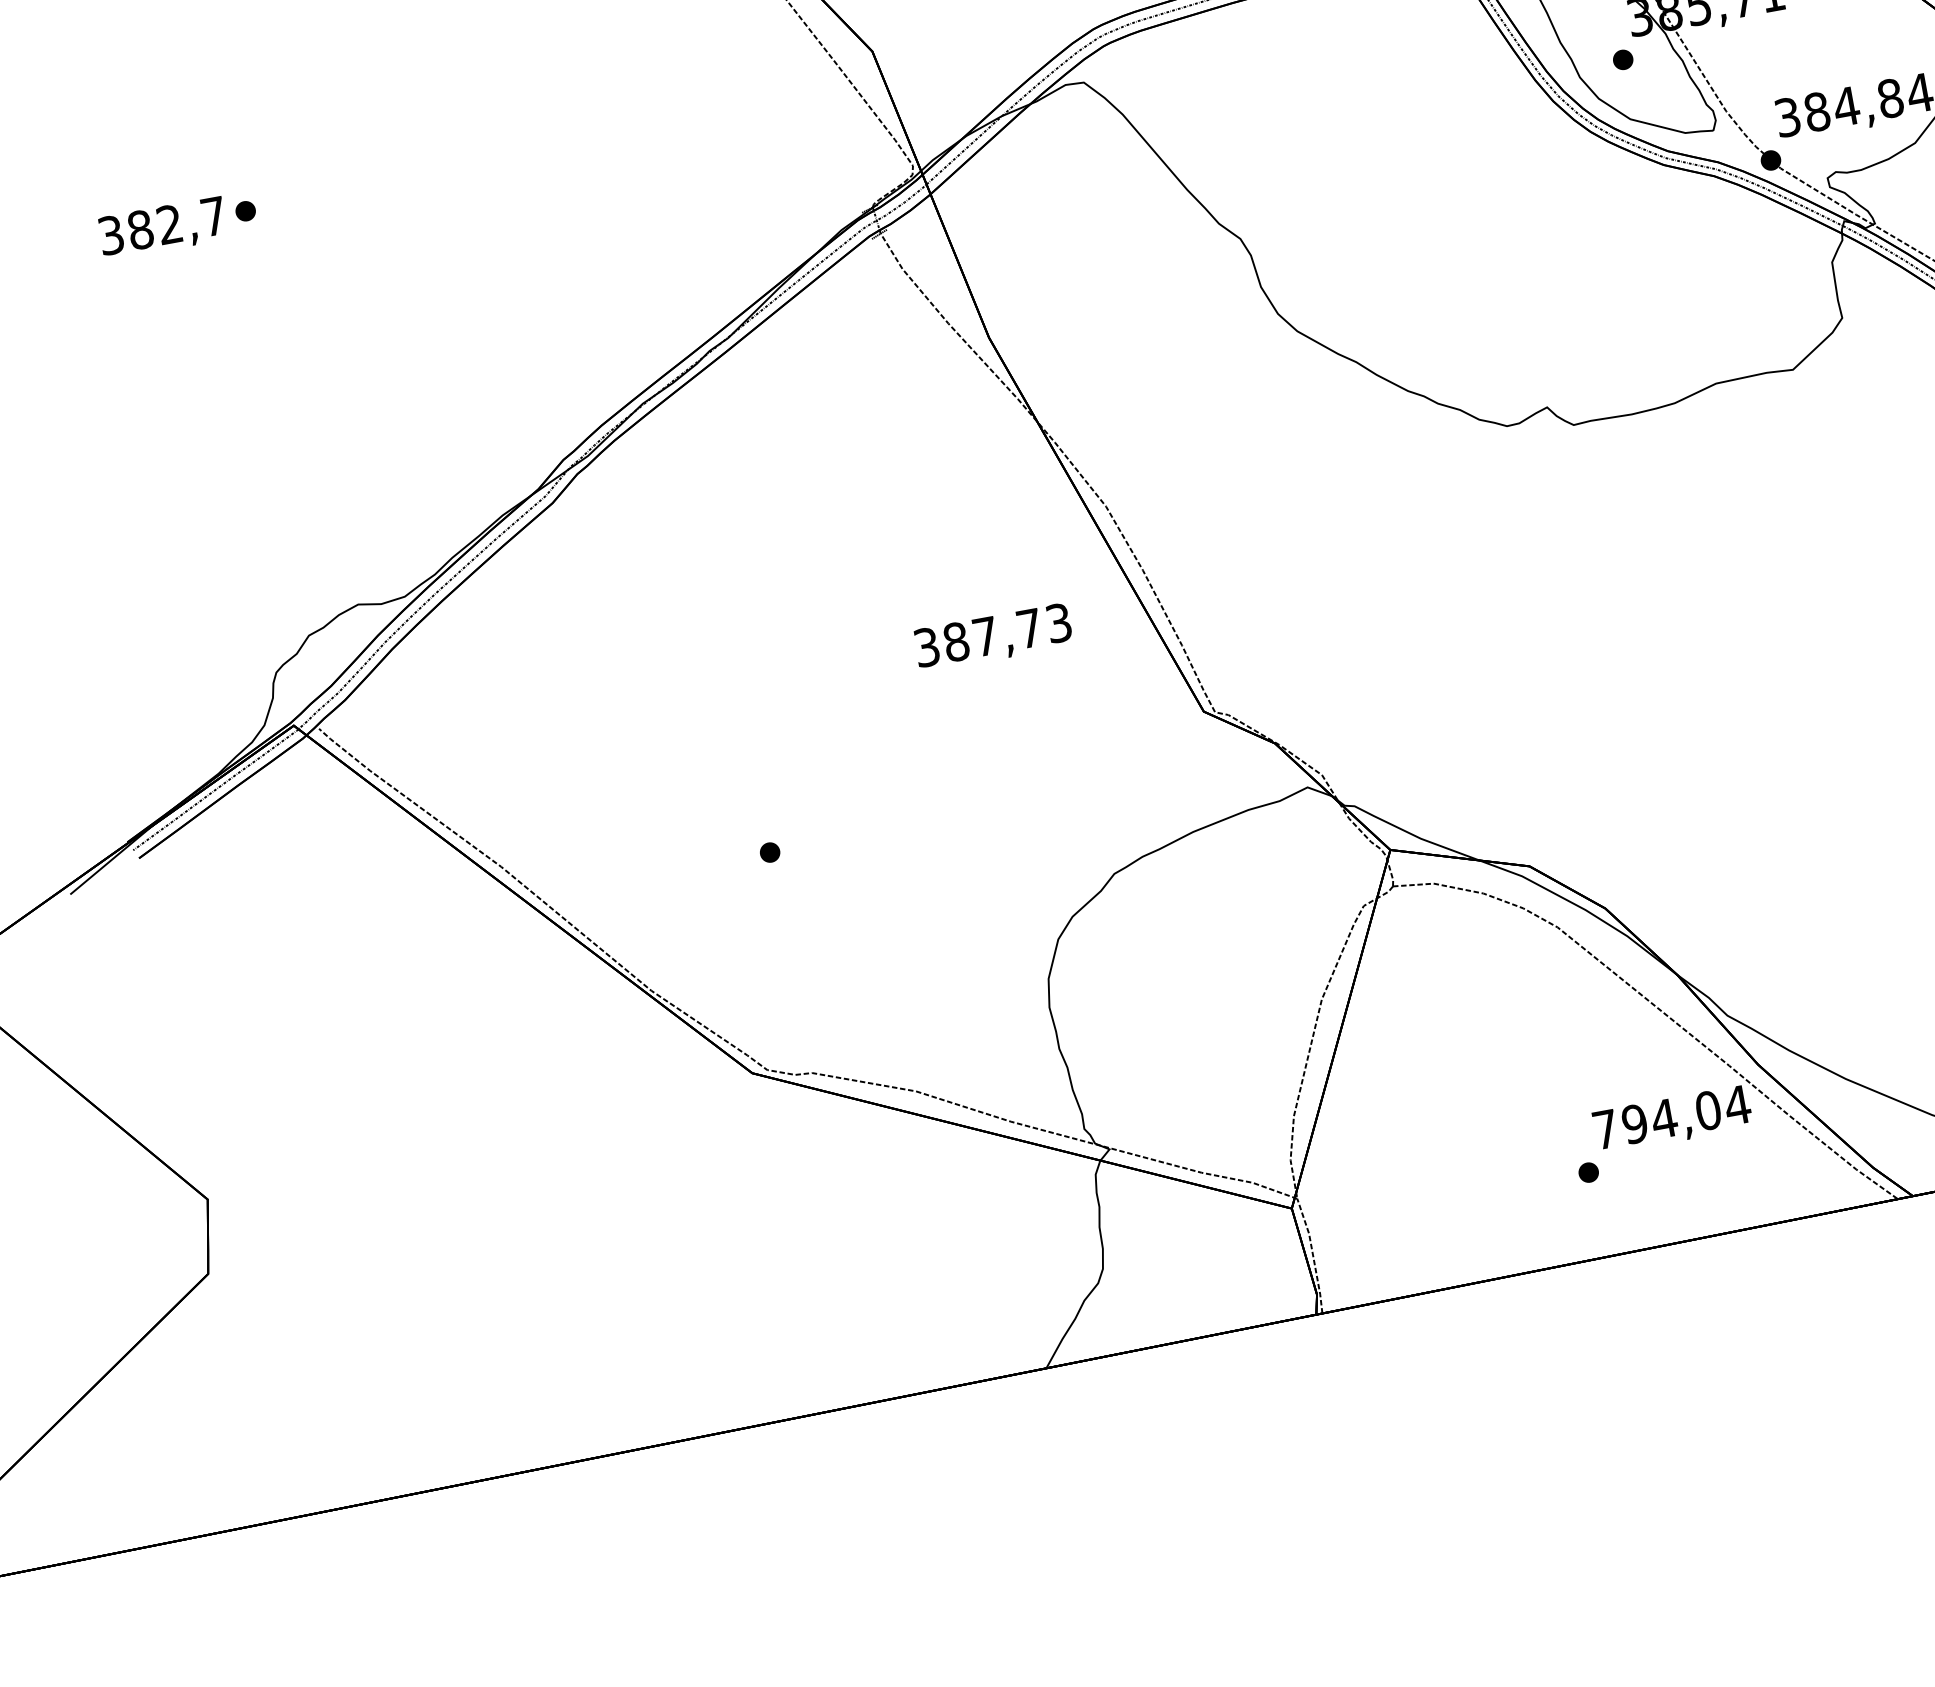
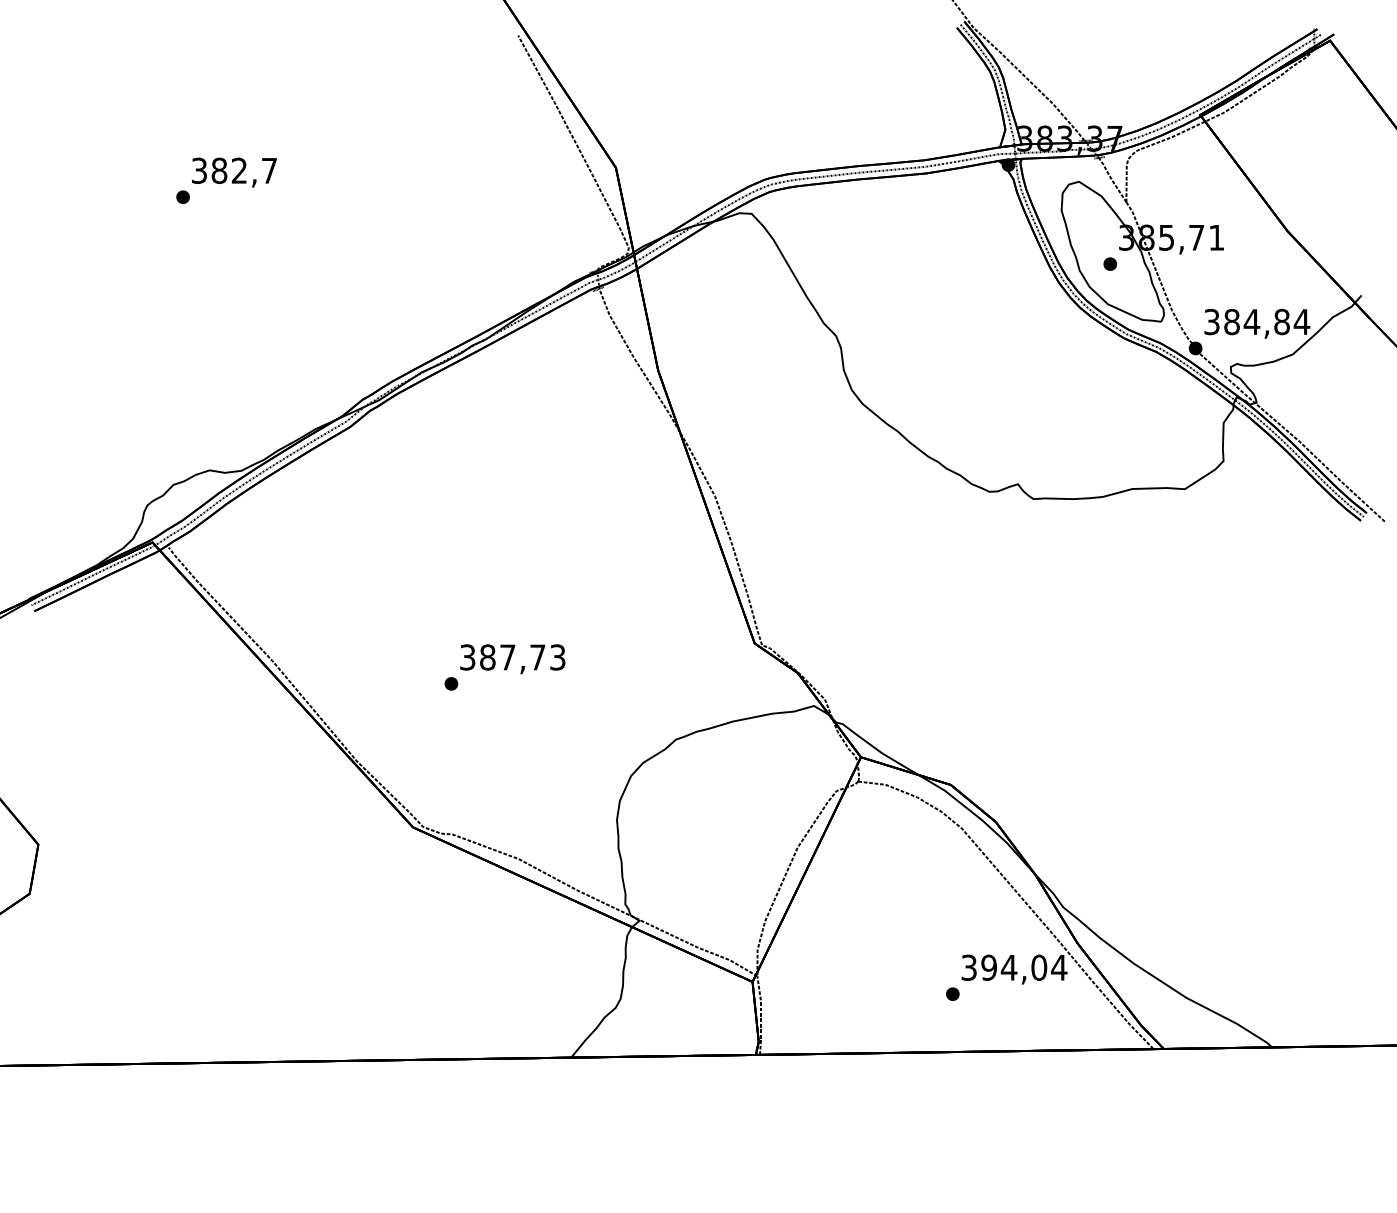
text: (163, 228) -> (234, 172), moved
text: (993, 638) -> (512, 659), moved
text: (1604, 1129) -> (968, 967), 794,04 -> 394,04

